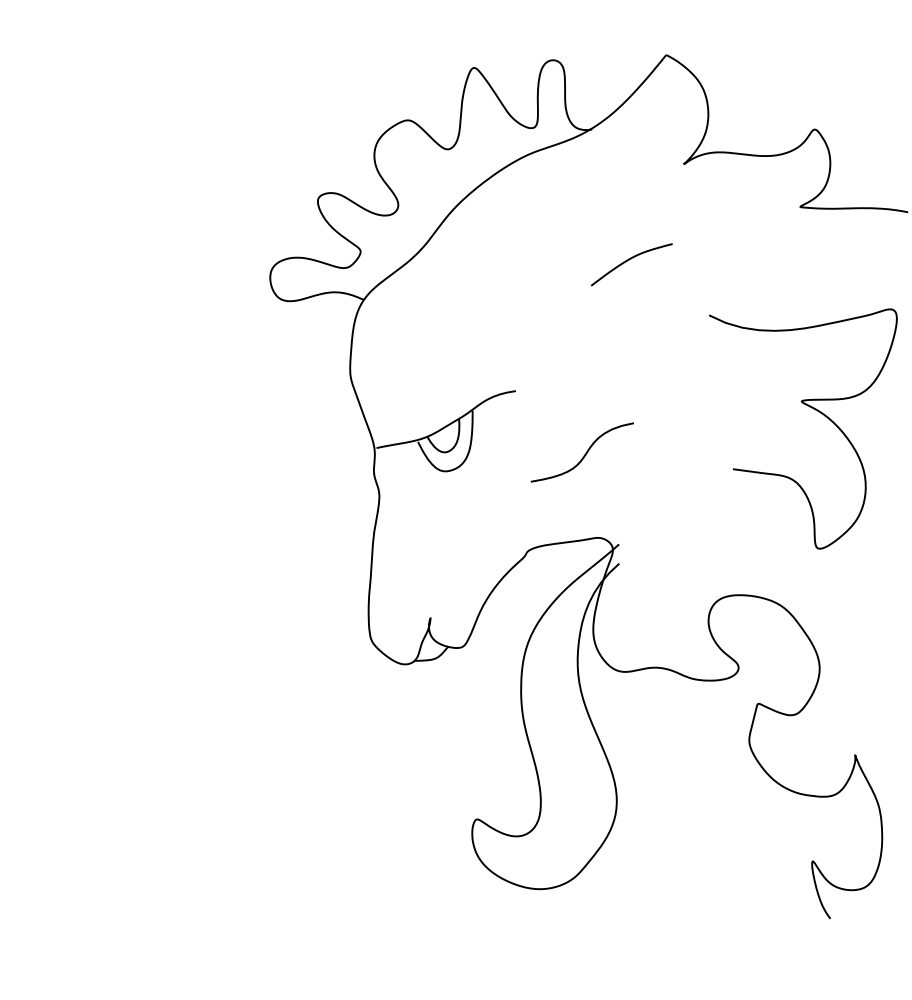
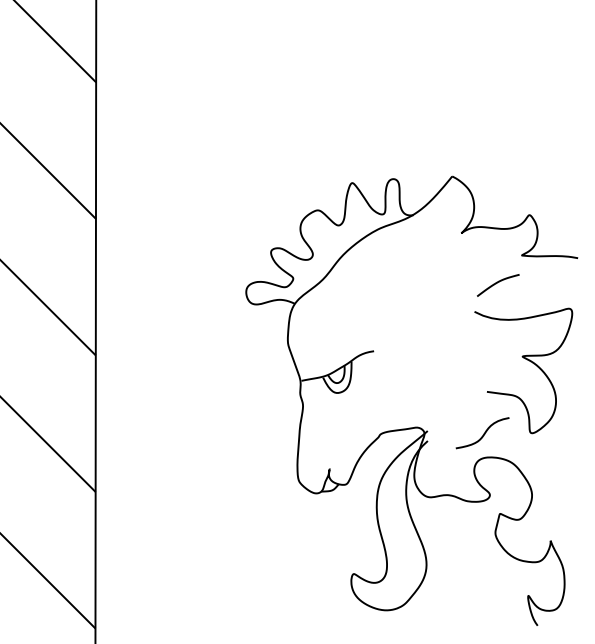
curve: (630, 260) -> (497, 283), moved
curve: (584, 453) -> (483, 433), moved

